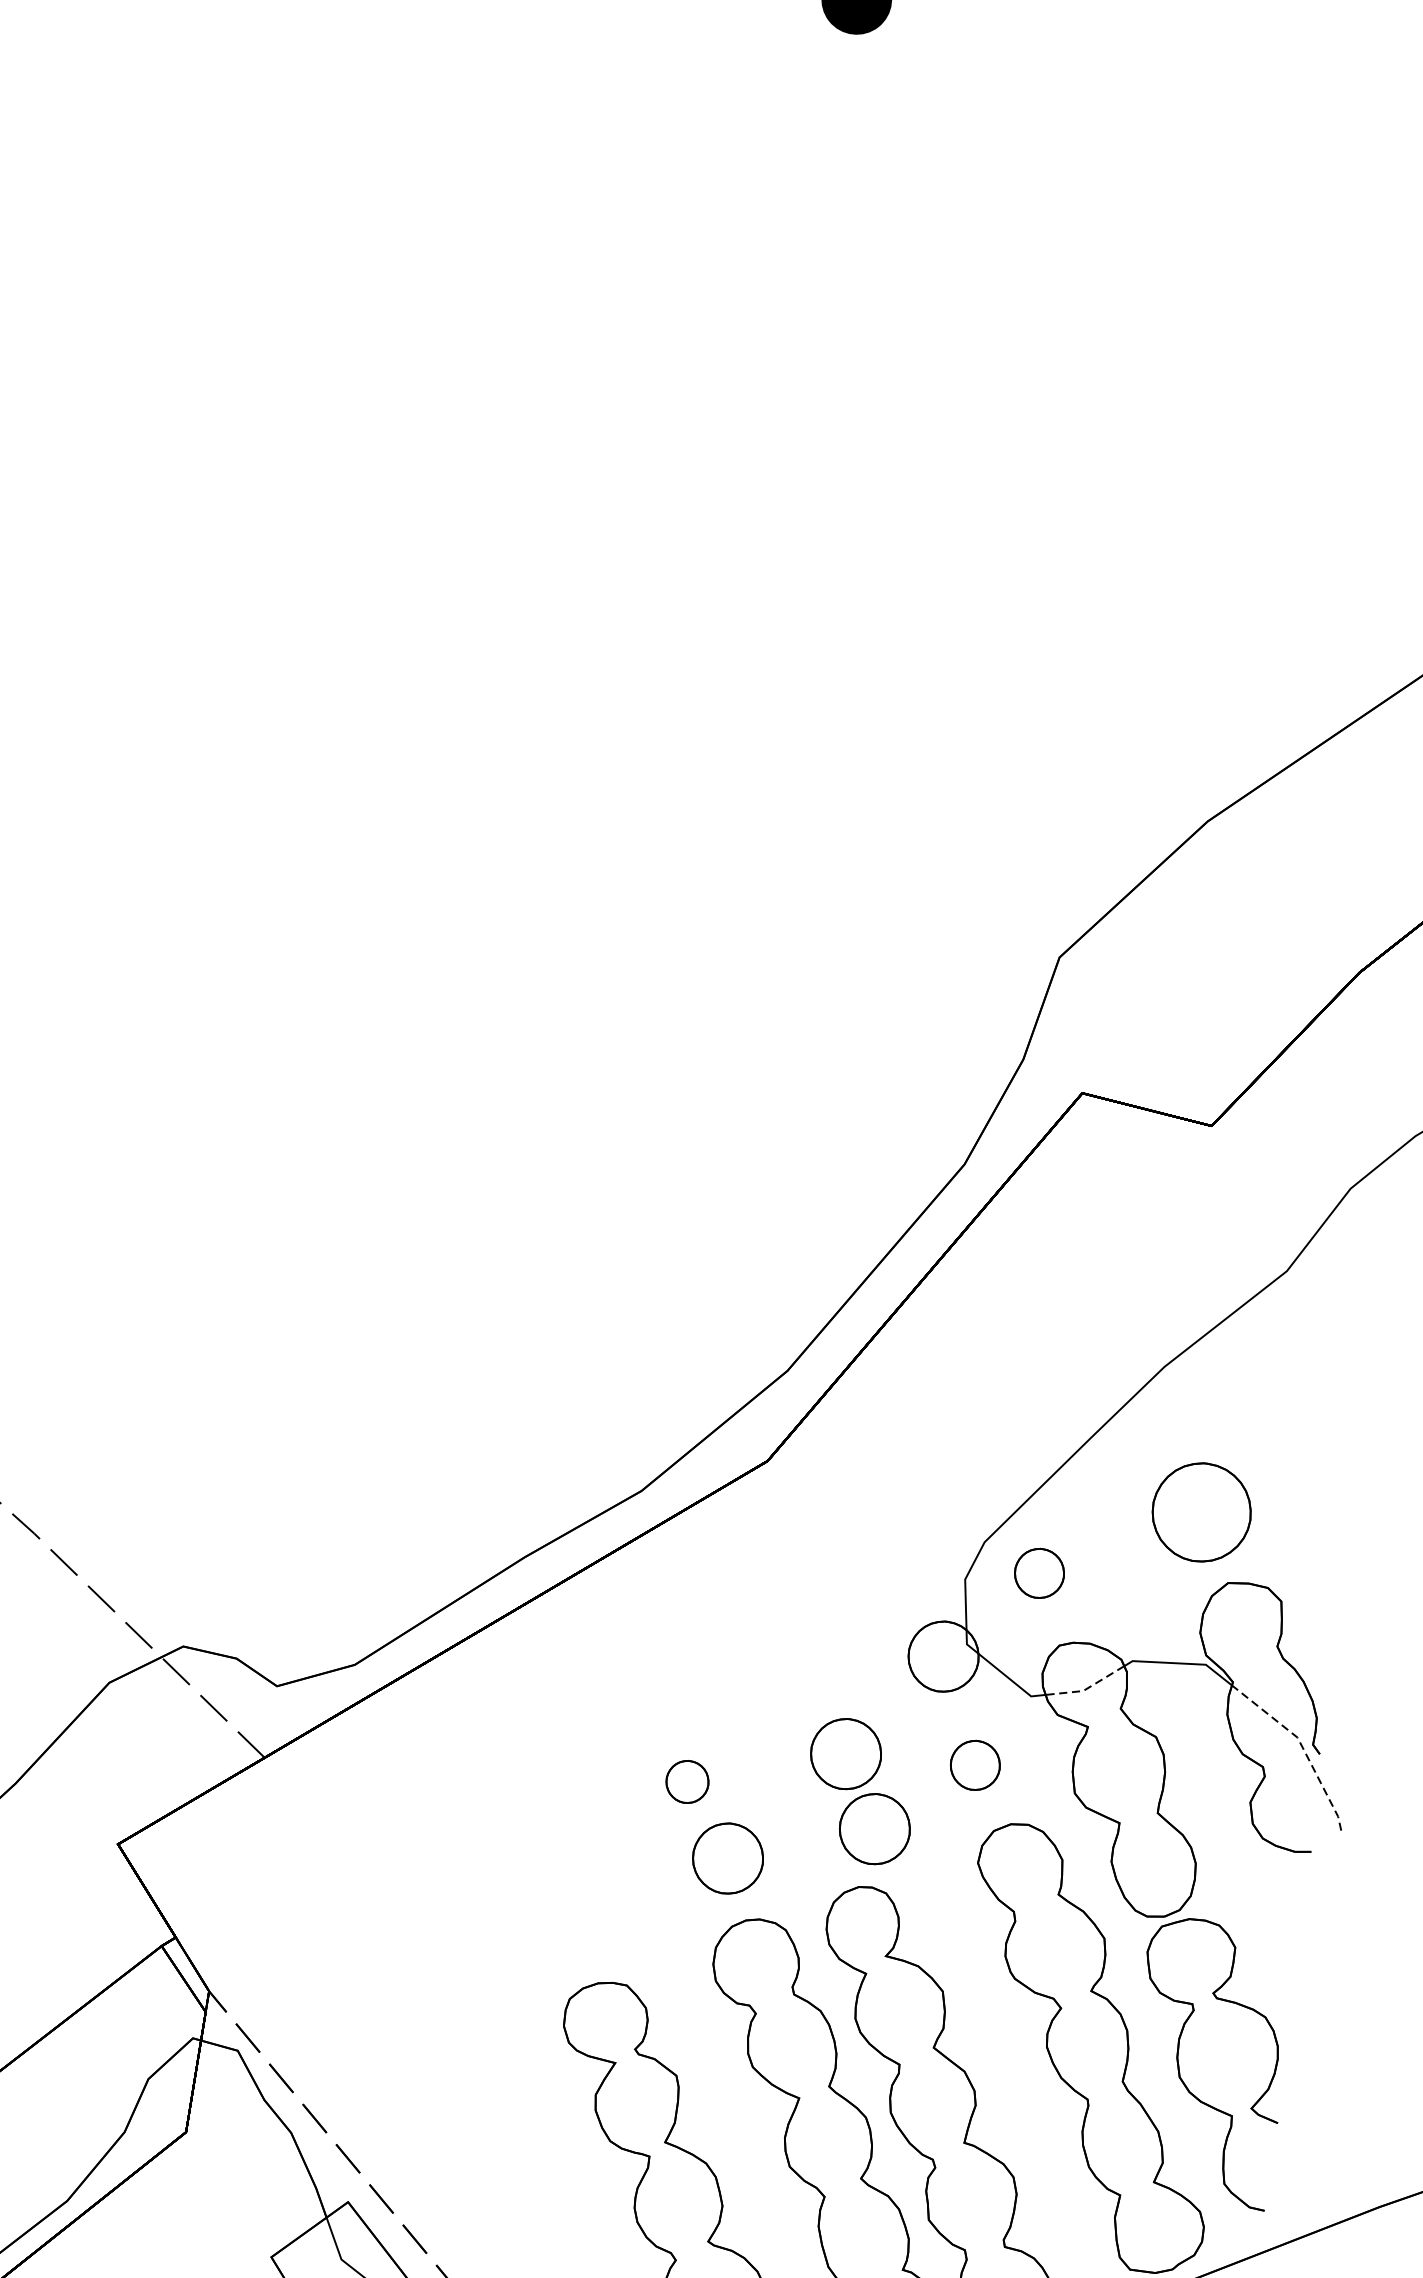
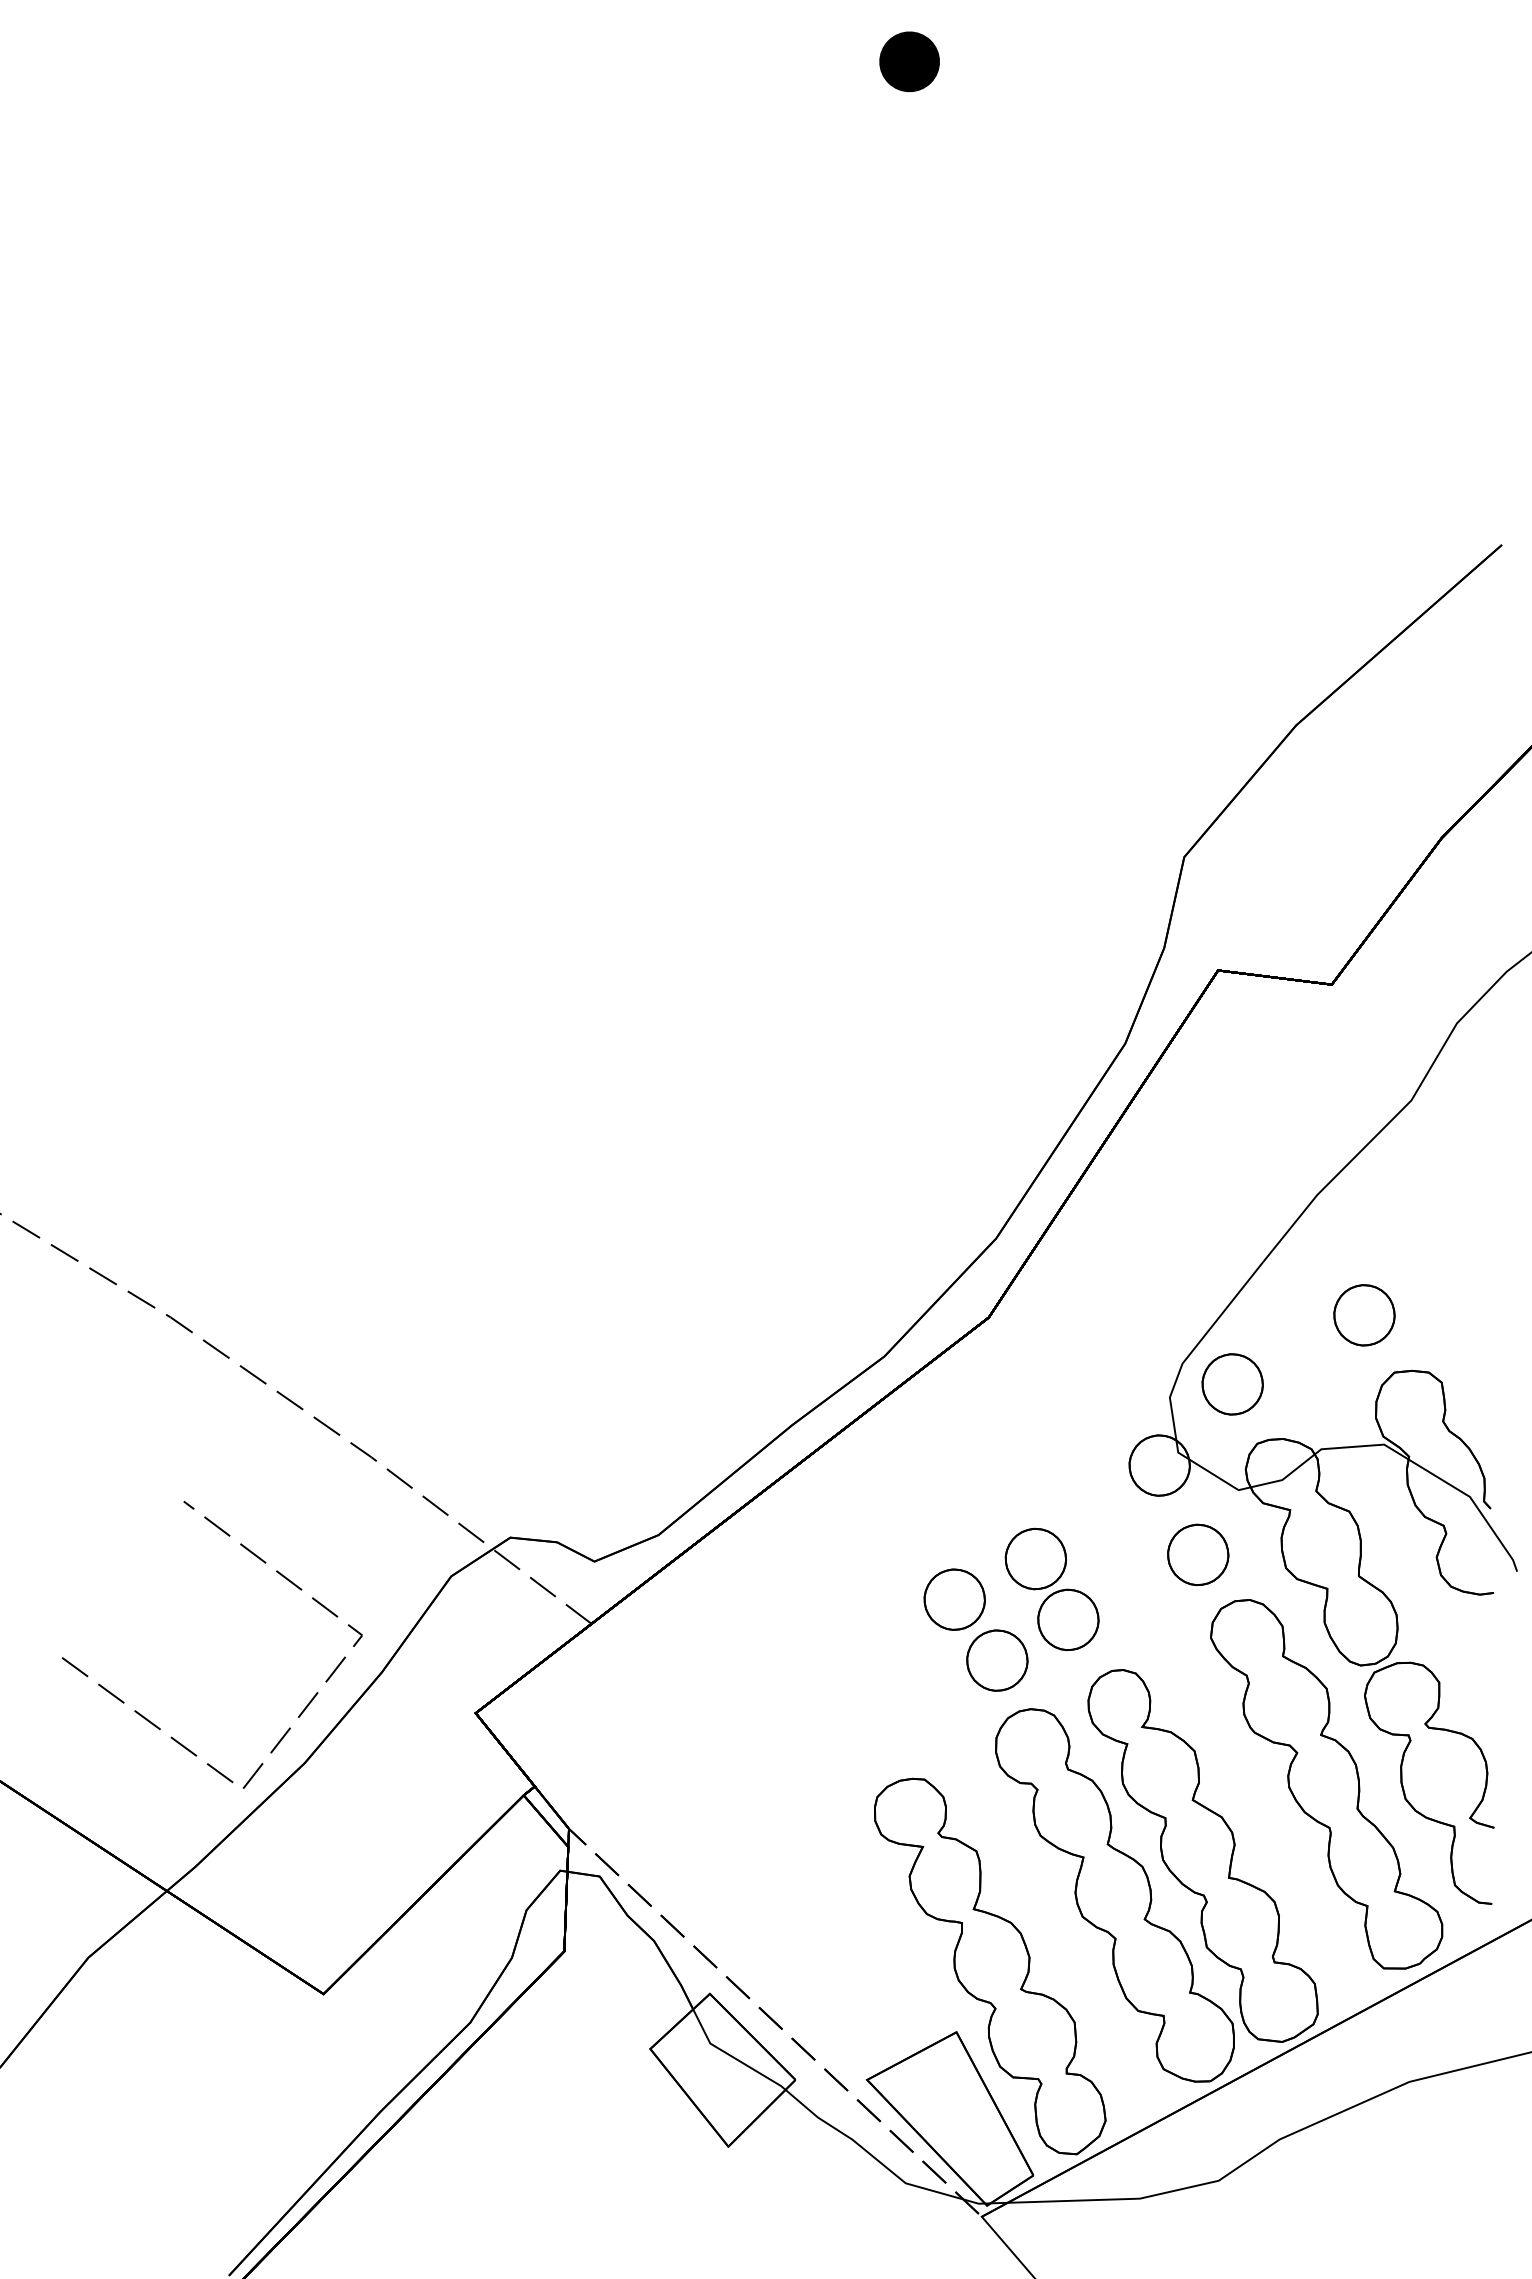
part: (1201, 1512) -> (1364, 1315), size x0.71
part: (1039, 1573) -> (1232, 1384), size x1.43
line: (1087, 1688) -> (1285, 1477), dashed -> solid
line: (1302, 1747) -> (1475, 1504), dashed -> solid
part: (975, 1764) -> (1198, 1554), size x1.43
part: (687, 1781) -> (954, 1599), size x1.67
part: (859, 1791) -> (1051, 1589), moved

